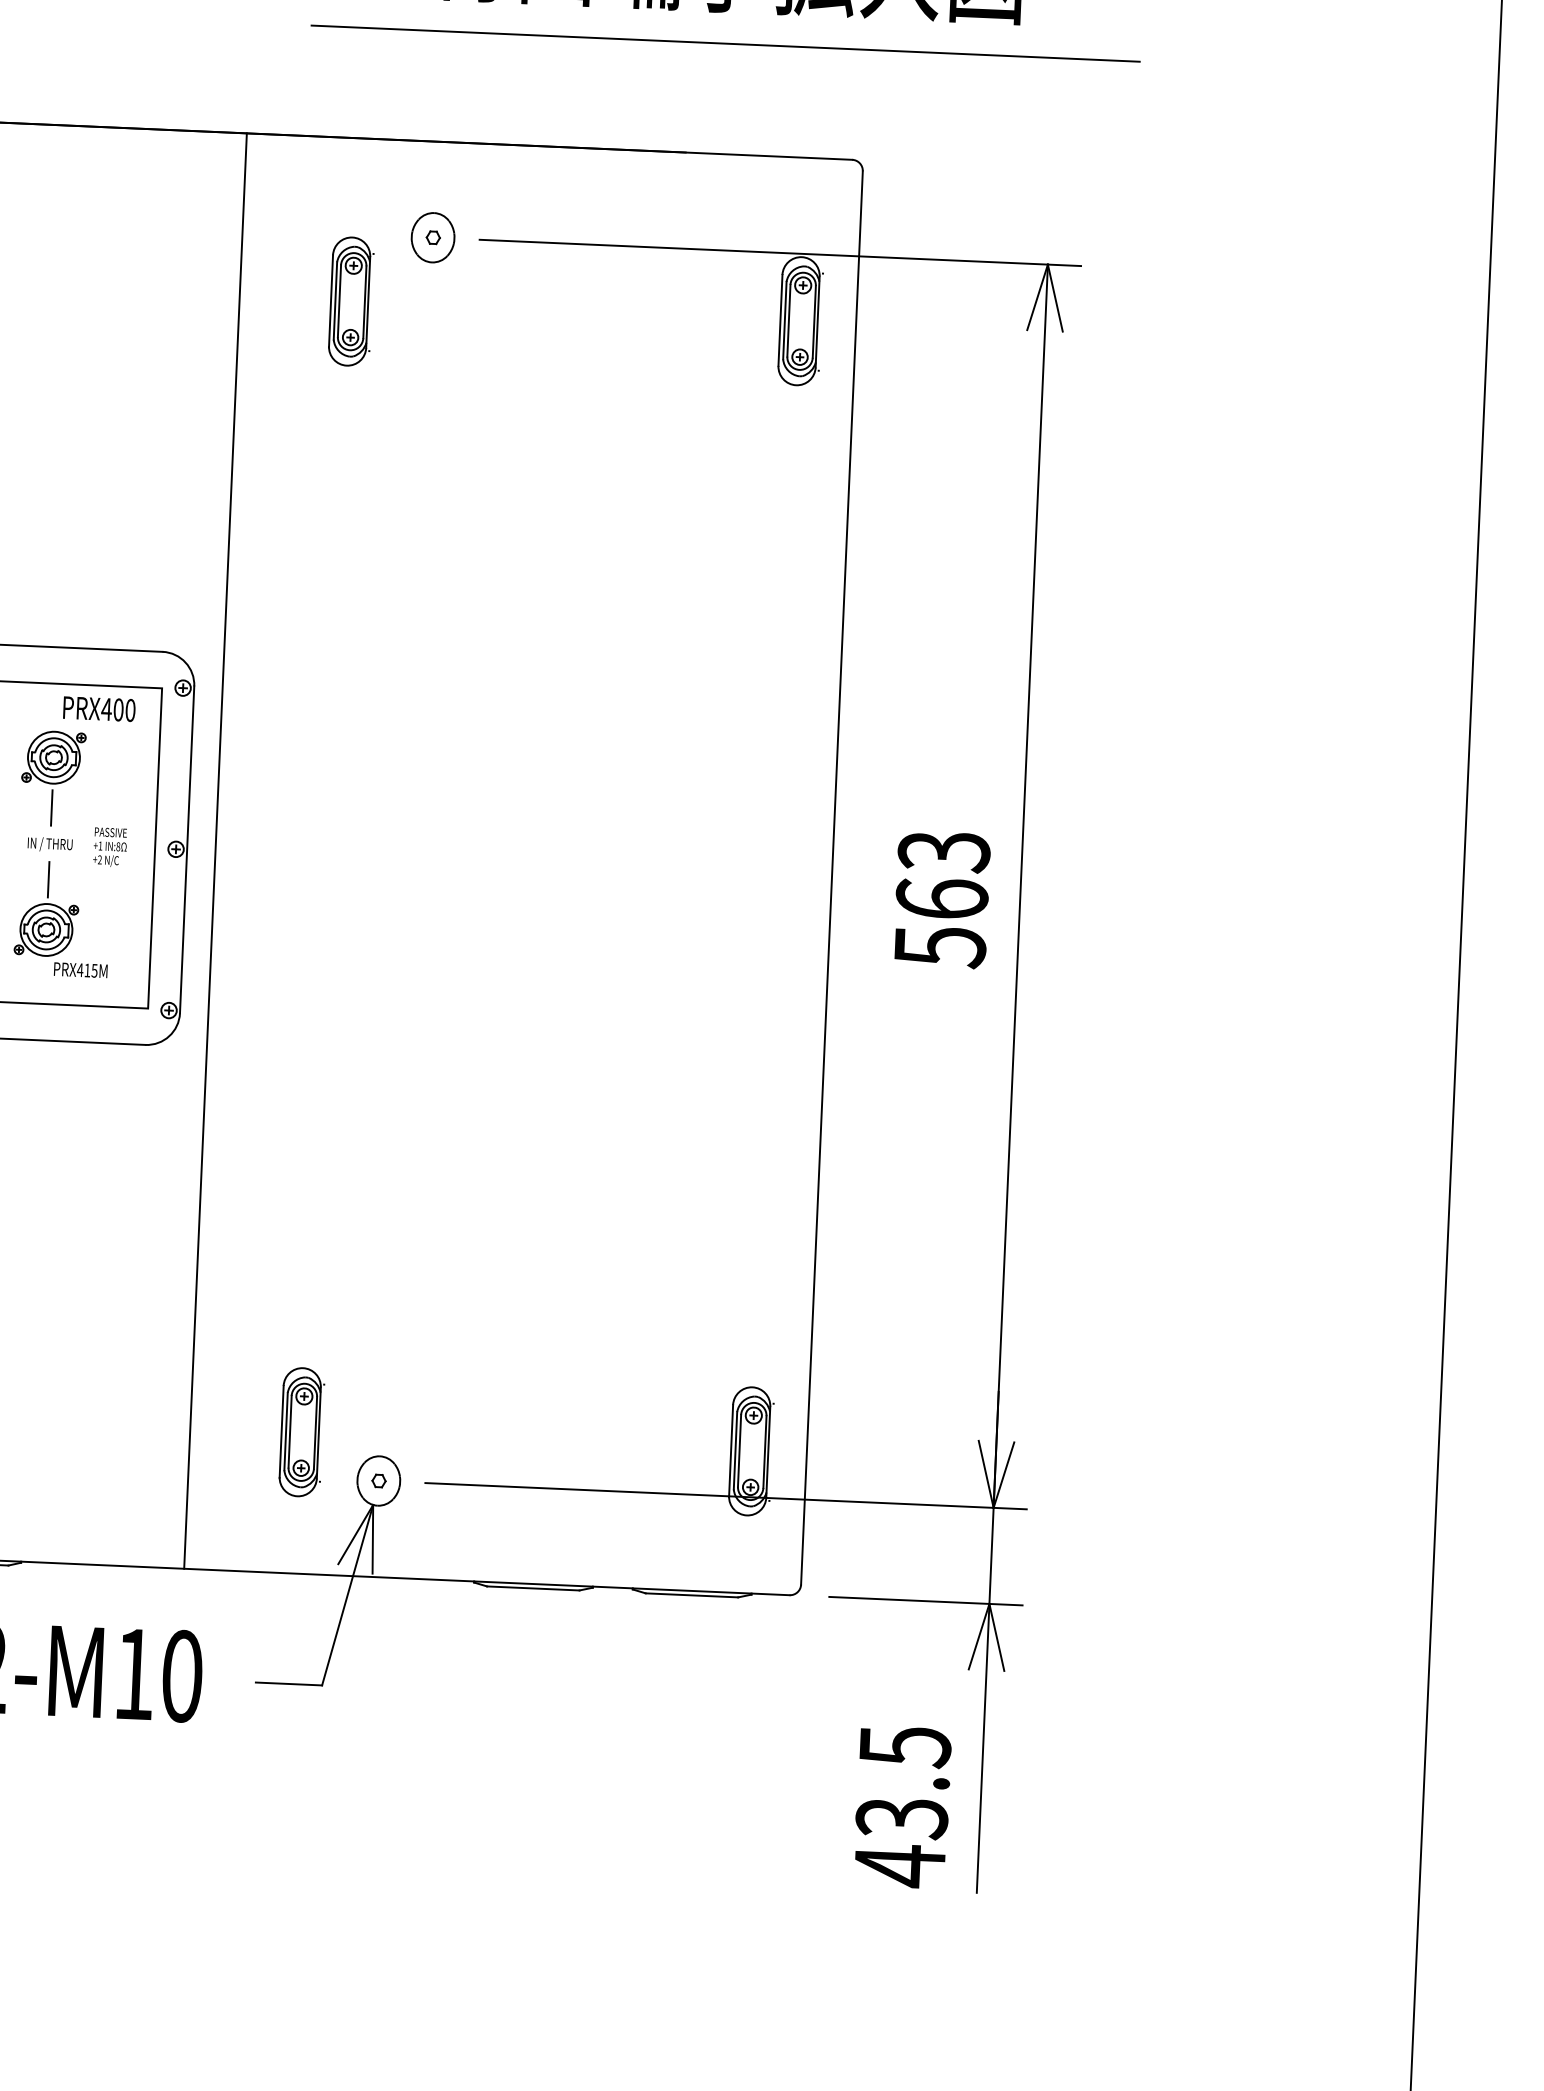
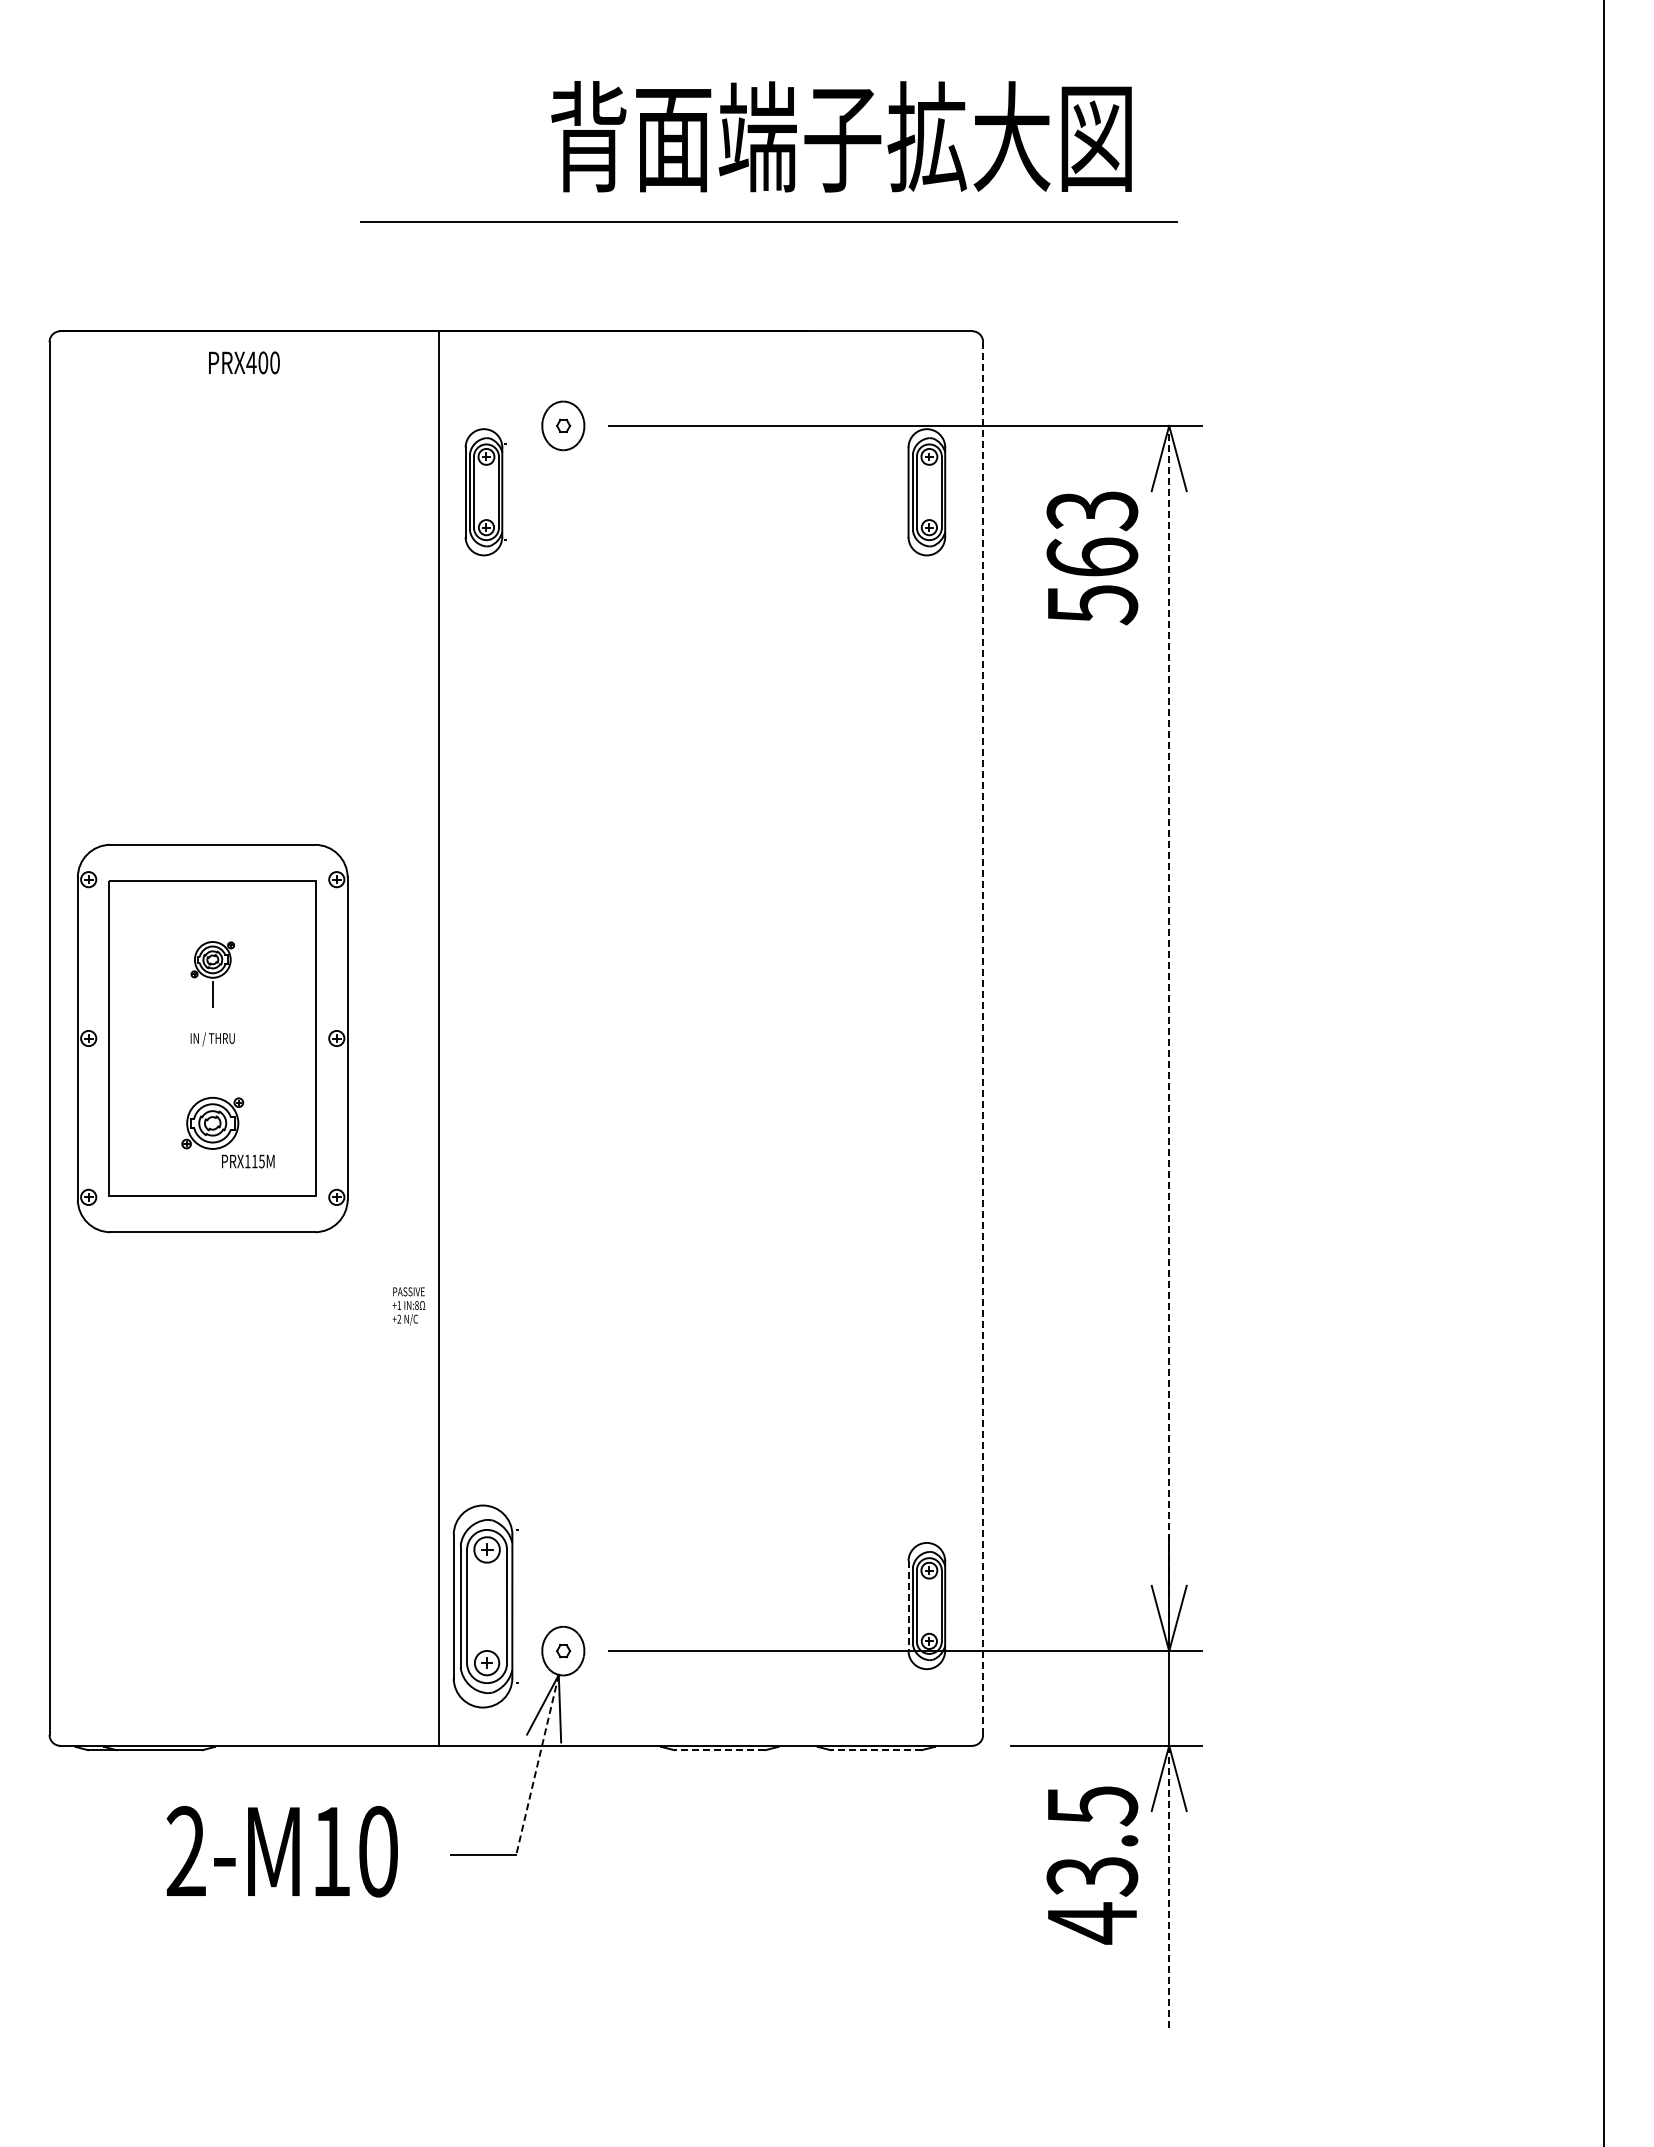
line: (725, 42) -> (768, 221), moved
text: (99, 708) -> (244, 362), moved
part: (52, 778) -> (212, 974), size x0.7
text: (109, 847) -> (408, 1306), moved
line: (215, 851) -> (438, 1038), moved
line: (832, 877) -> (983, 1038), solid -> dashed
line: (48, 879) -> (212, 1073), removed
line: (1021, 886) -> (1169, 1038), solid -> dashed
text: (942, 900) -> (1092, 558), moved
text: (80, 970) -> (247, 1161), PRX415M -> PRX115M
part: (301, 1432) -> (485, 1606), size x1.6
line: (731, 1452) -> (908, 1607), solid -> dashed
line: (532, 1588) -> (719, 1750), solid -> dashed
line: (347, 1595) -> (537, 1765), solid -> dashed
line: (692, 1595) -> (876, 1750), solid -> dashed
line: (983, 1748) -> (1169, 1888), solid -> dashed
text: (902, 1807) -> (1092, 1865), moved

